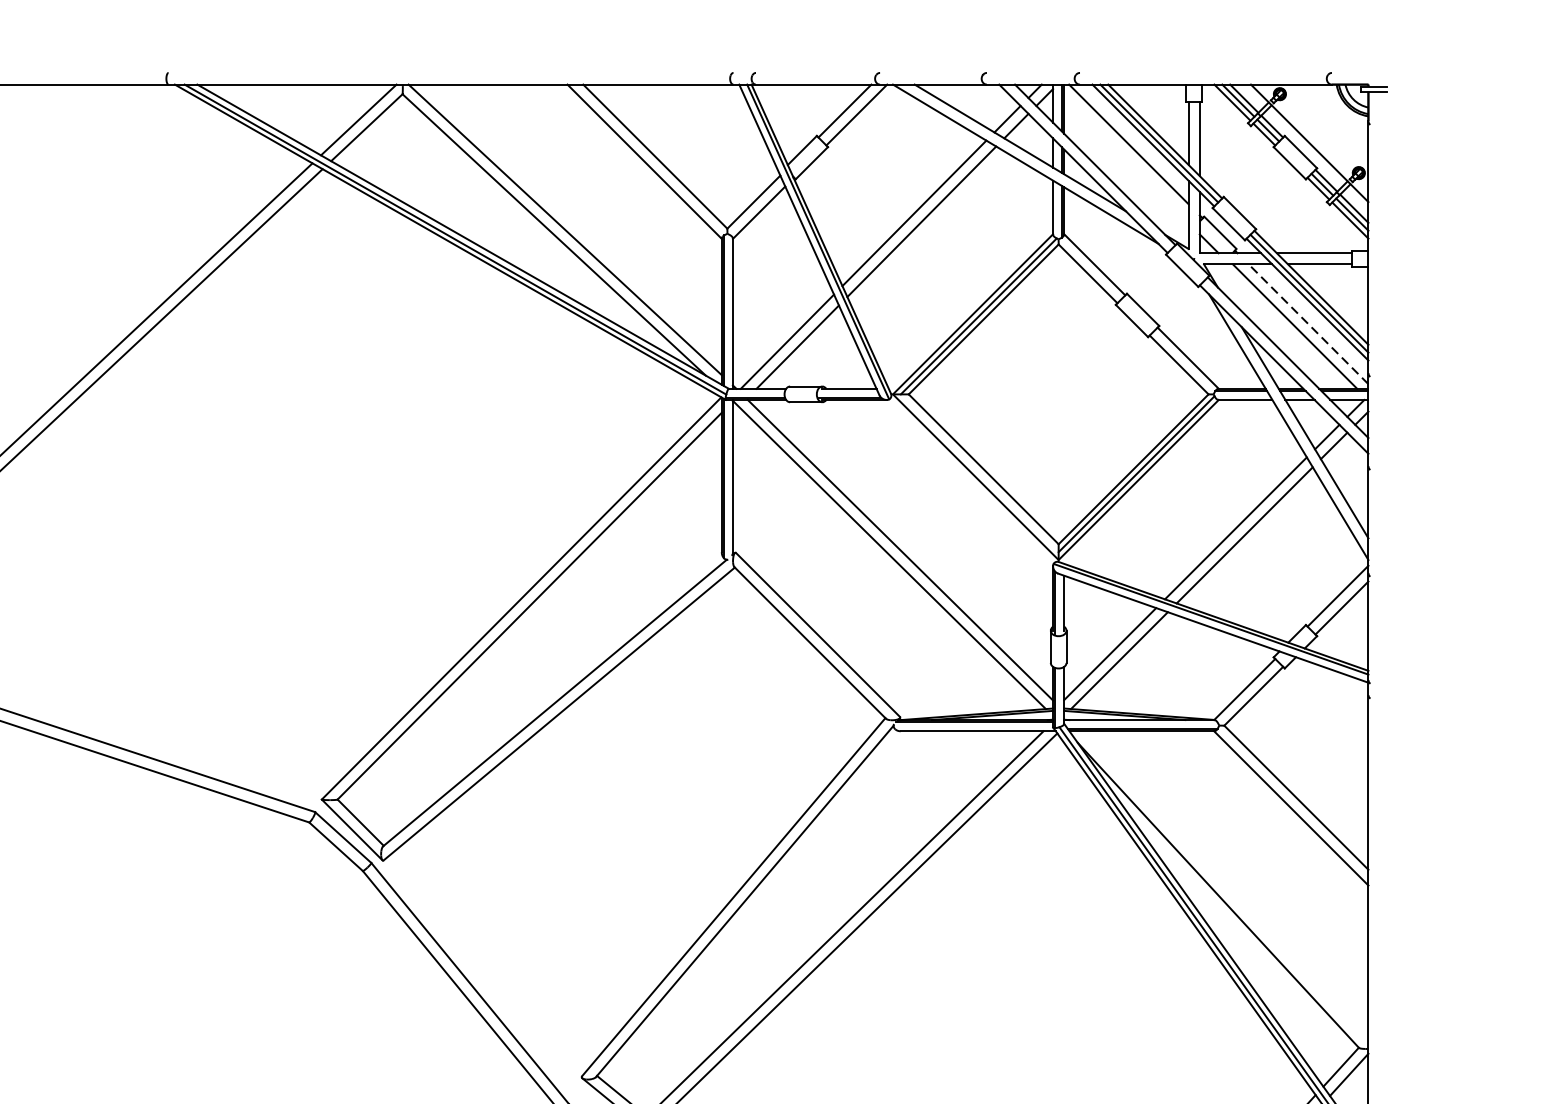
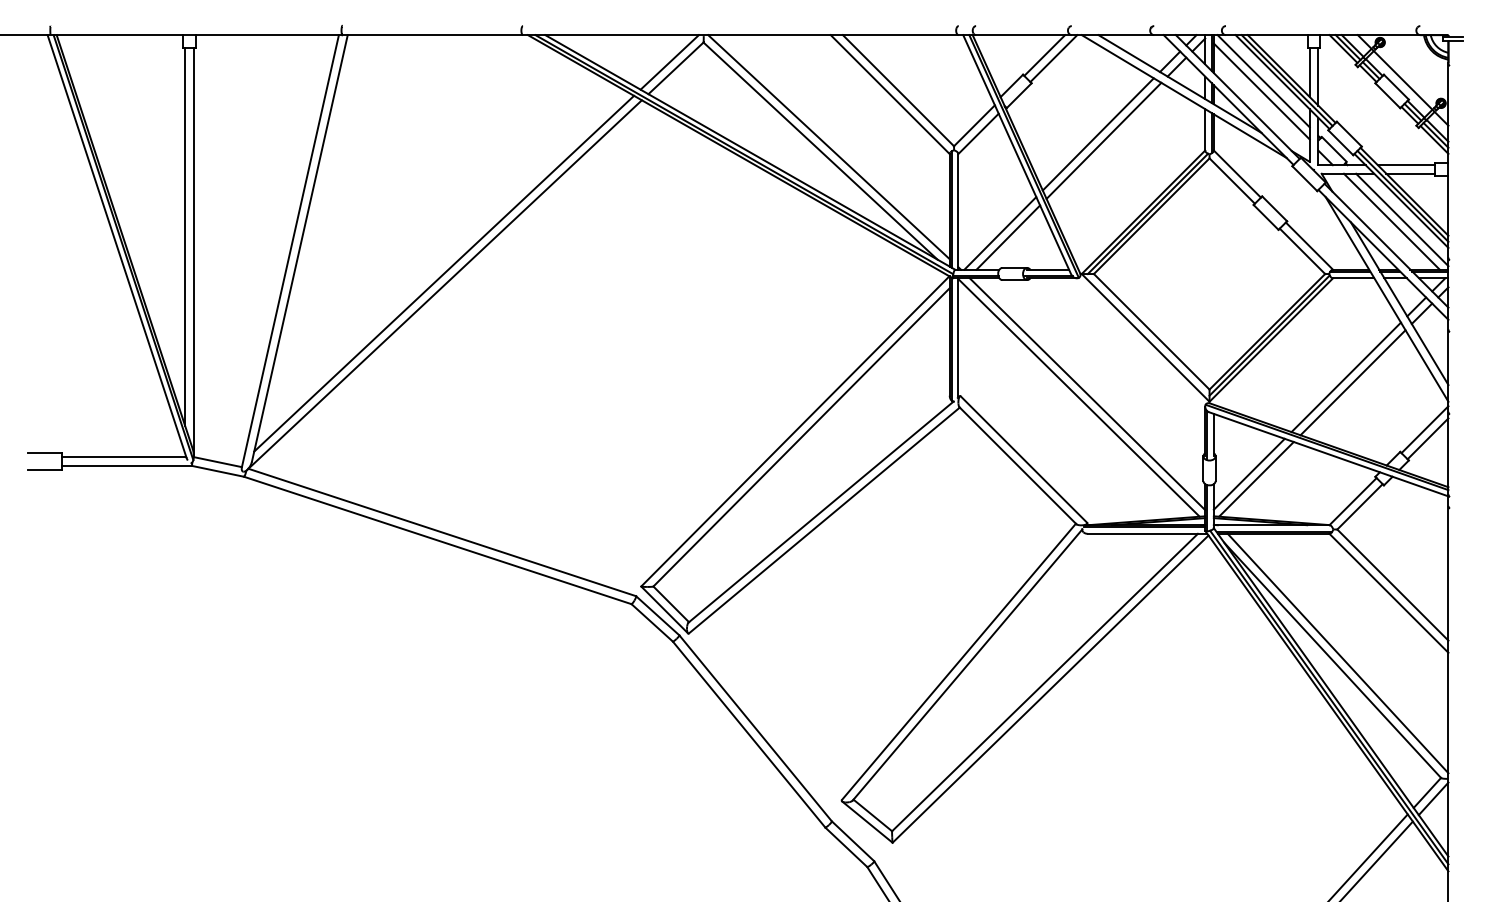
line: (1126, 157) -> (1261, 91), added
line: (1307, 323) -> (1401, 219), dashed -> solid
line: (1224, 886) -> (1337, 653), added

